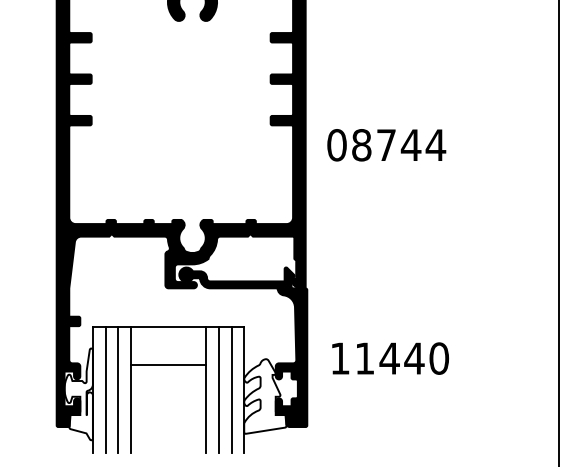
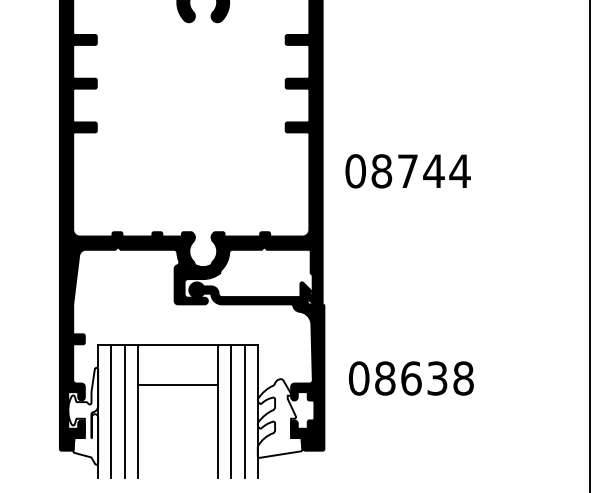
text: (386, 145) -> (407, 171), moved
text: (389, 358) -> (411, 378), 11440 -> 08638

